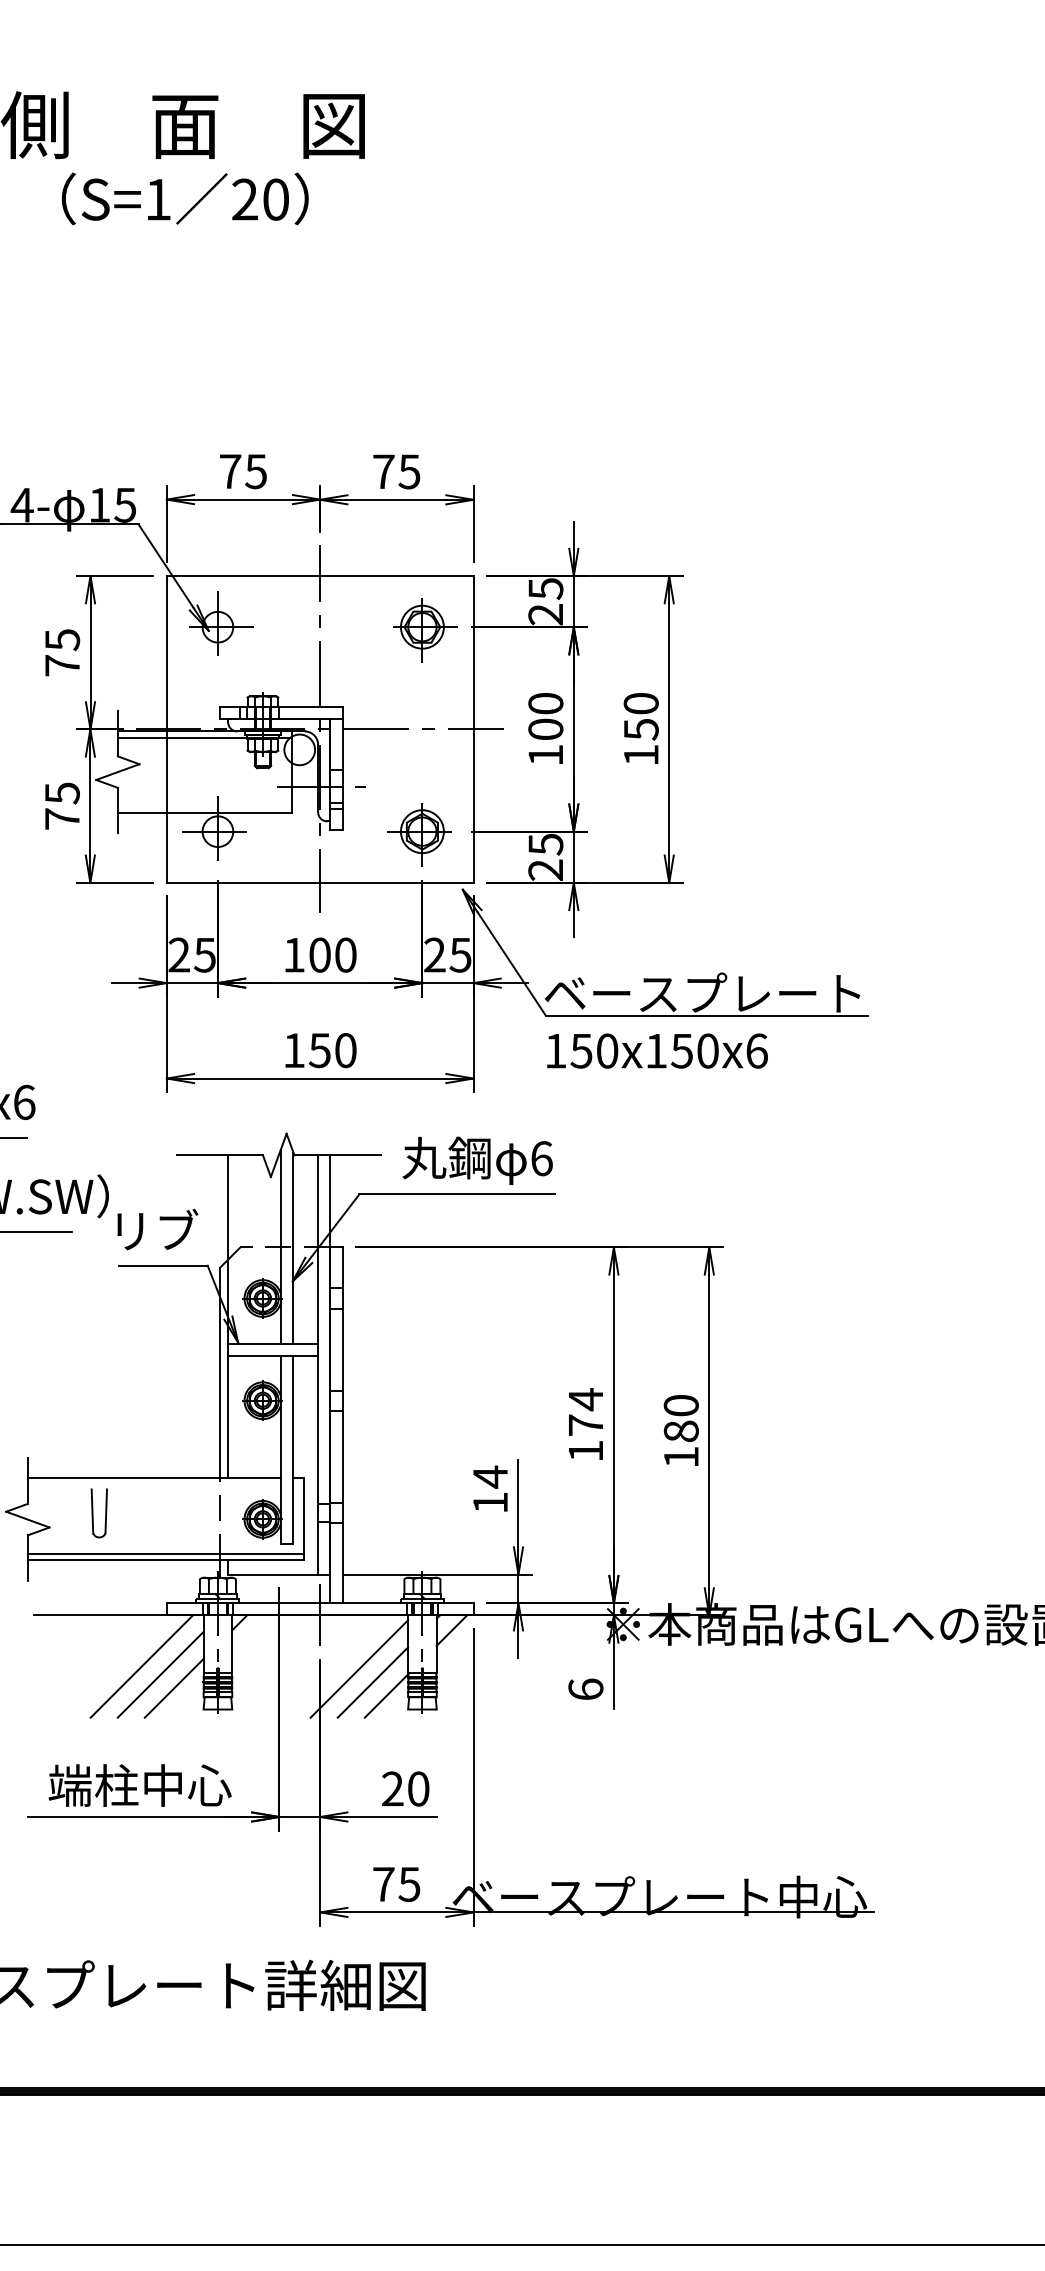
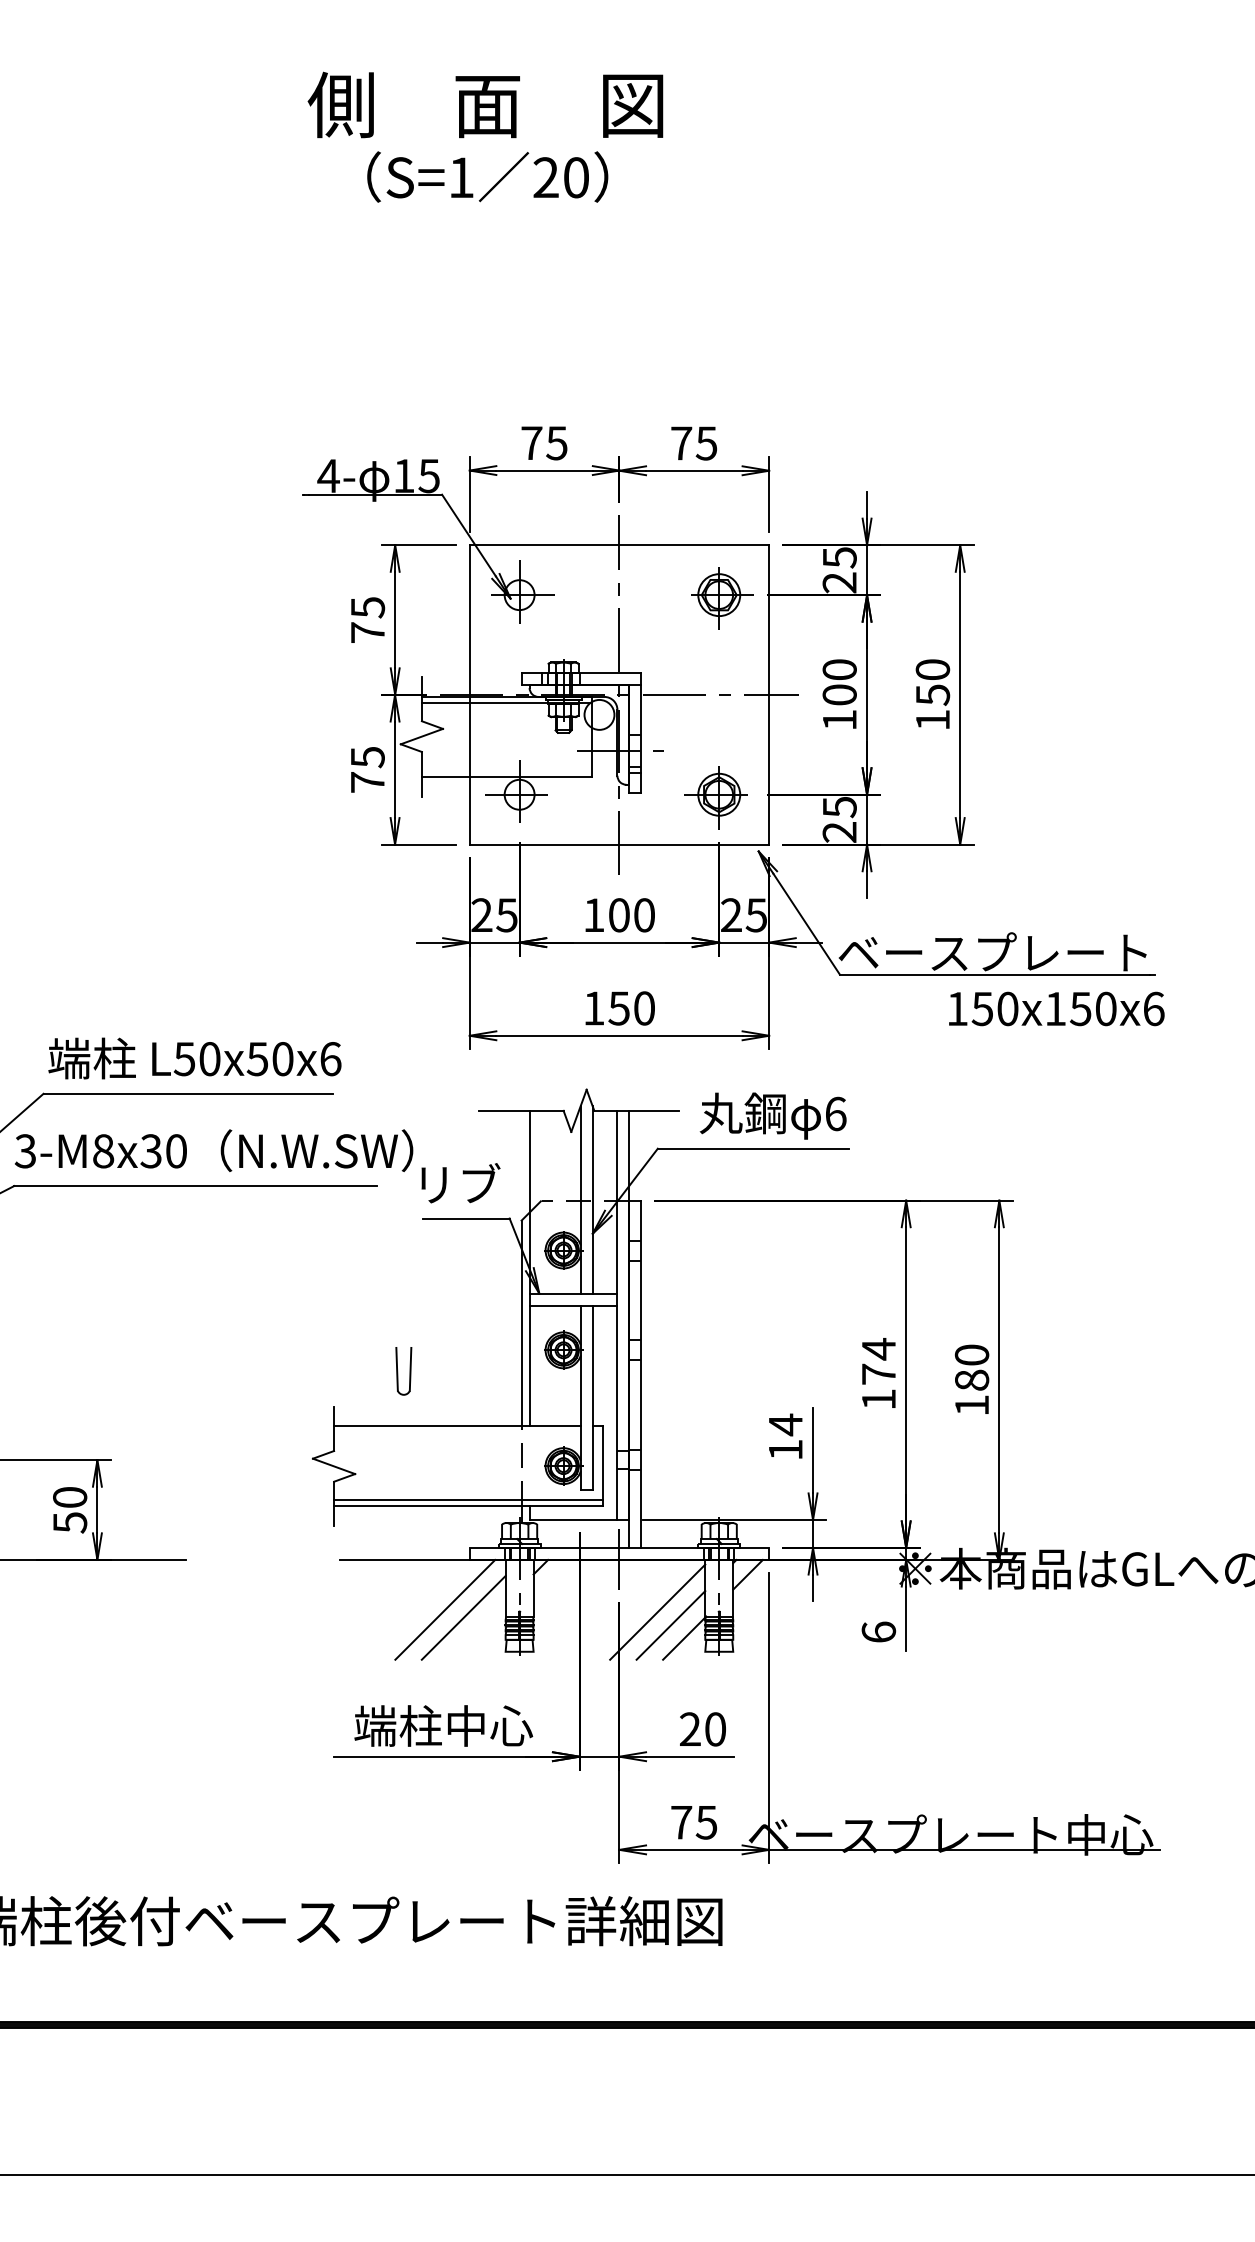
text: (657, 1050) -> (1056, 1008), moved
part: (98, 1513) -> (403, 1371), moved
line: (173, 1687) -> (476, 1630), removed

